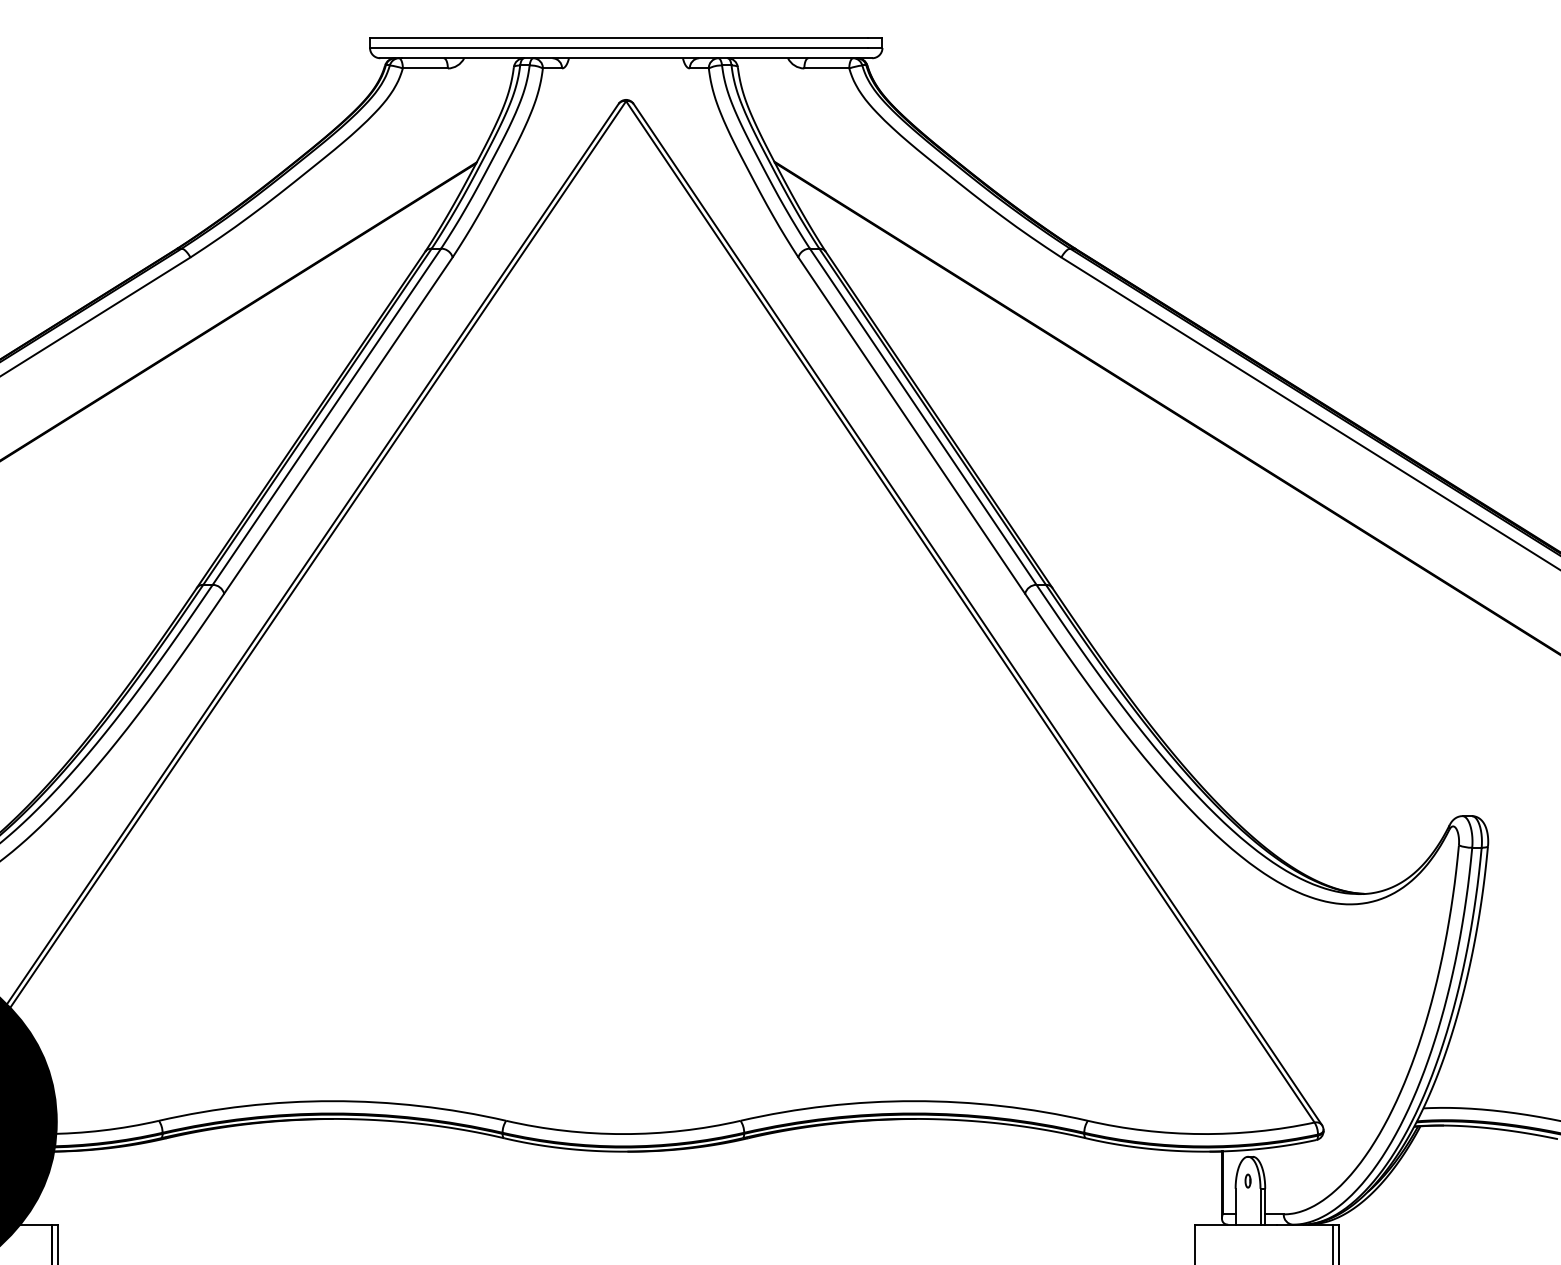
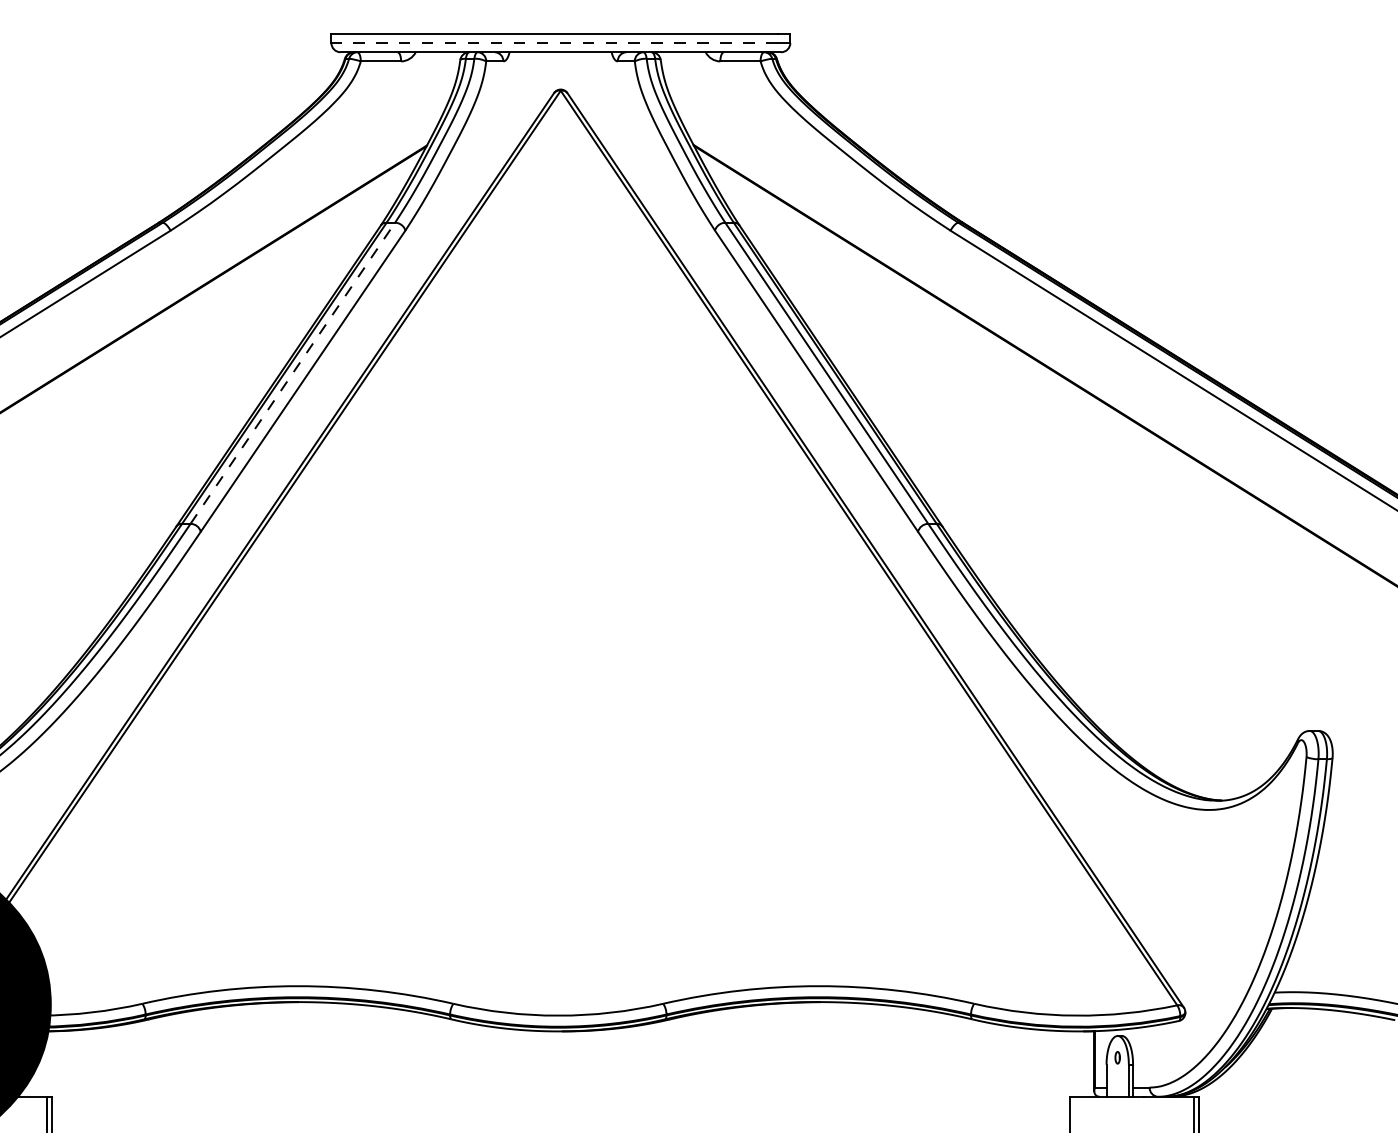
line: (619, 48) -> (554, 43), solid -> dashed
line: (326, 416) -> (292, 373), solid -> dashed

